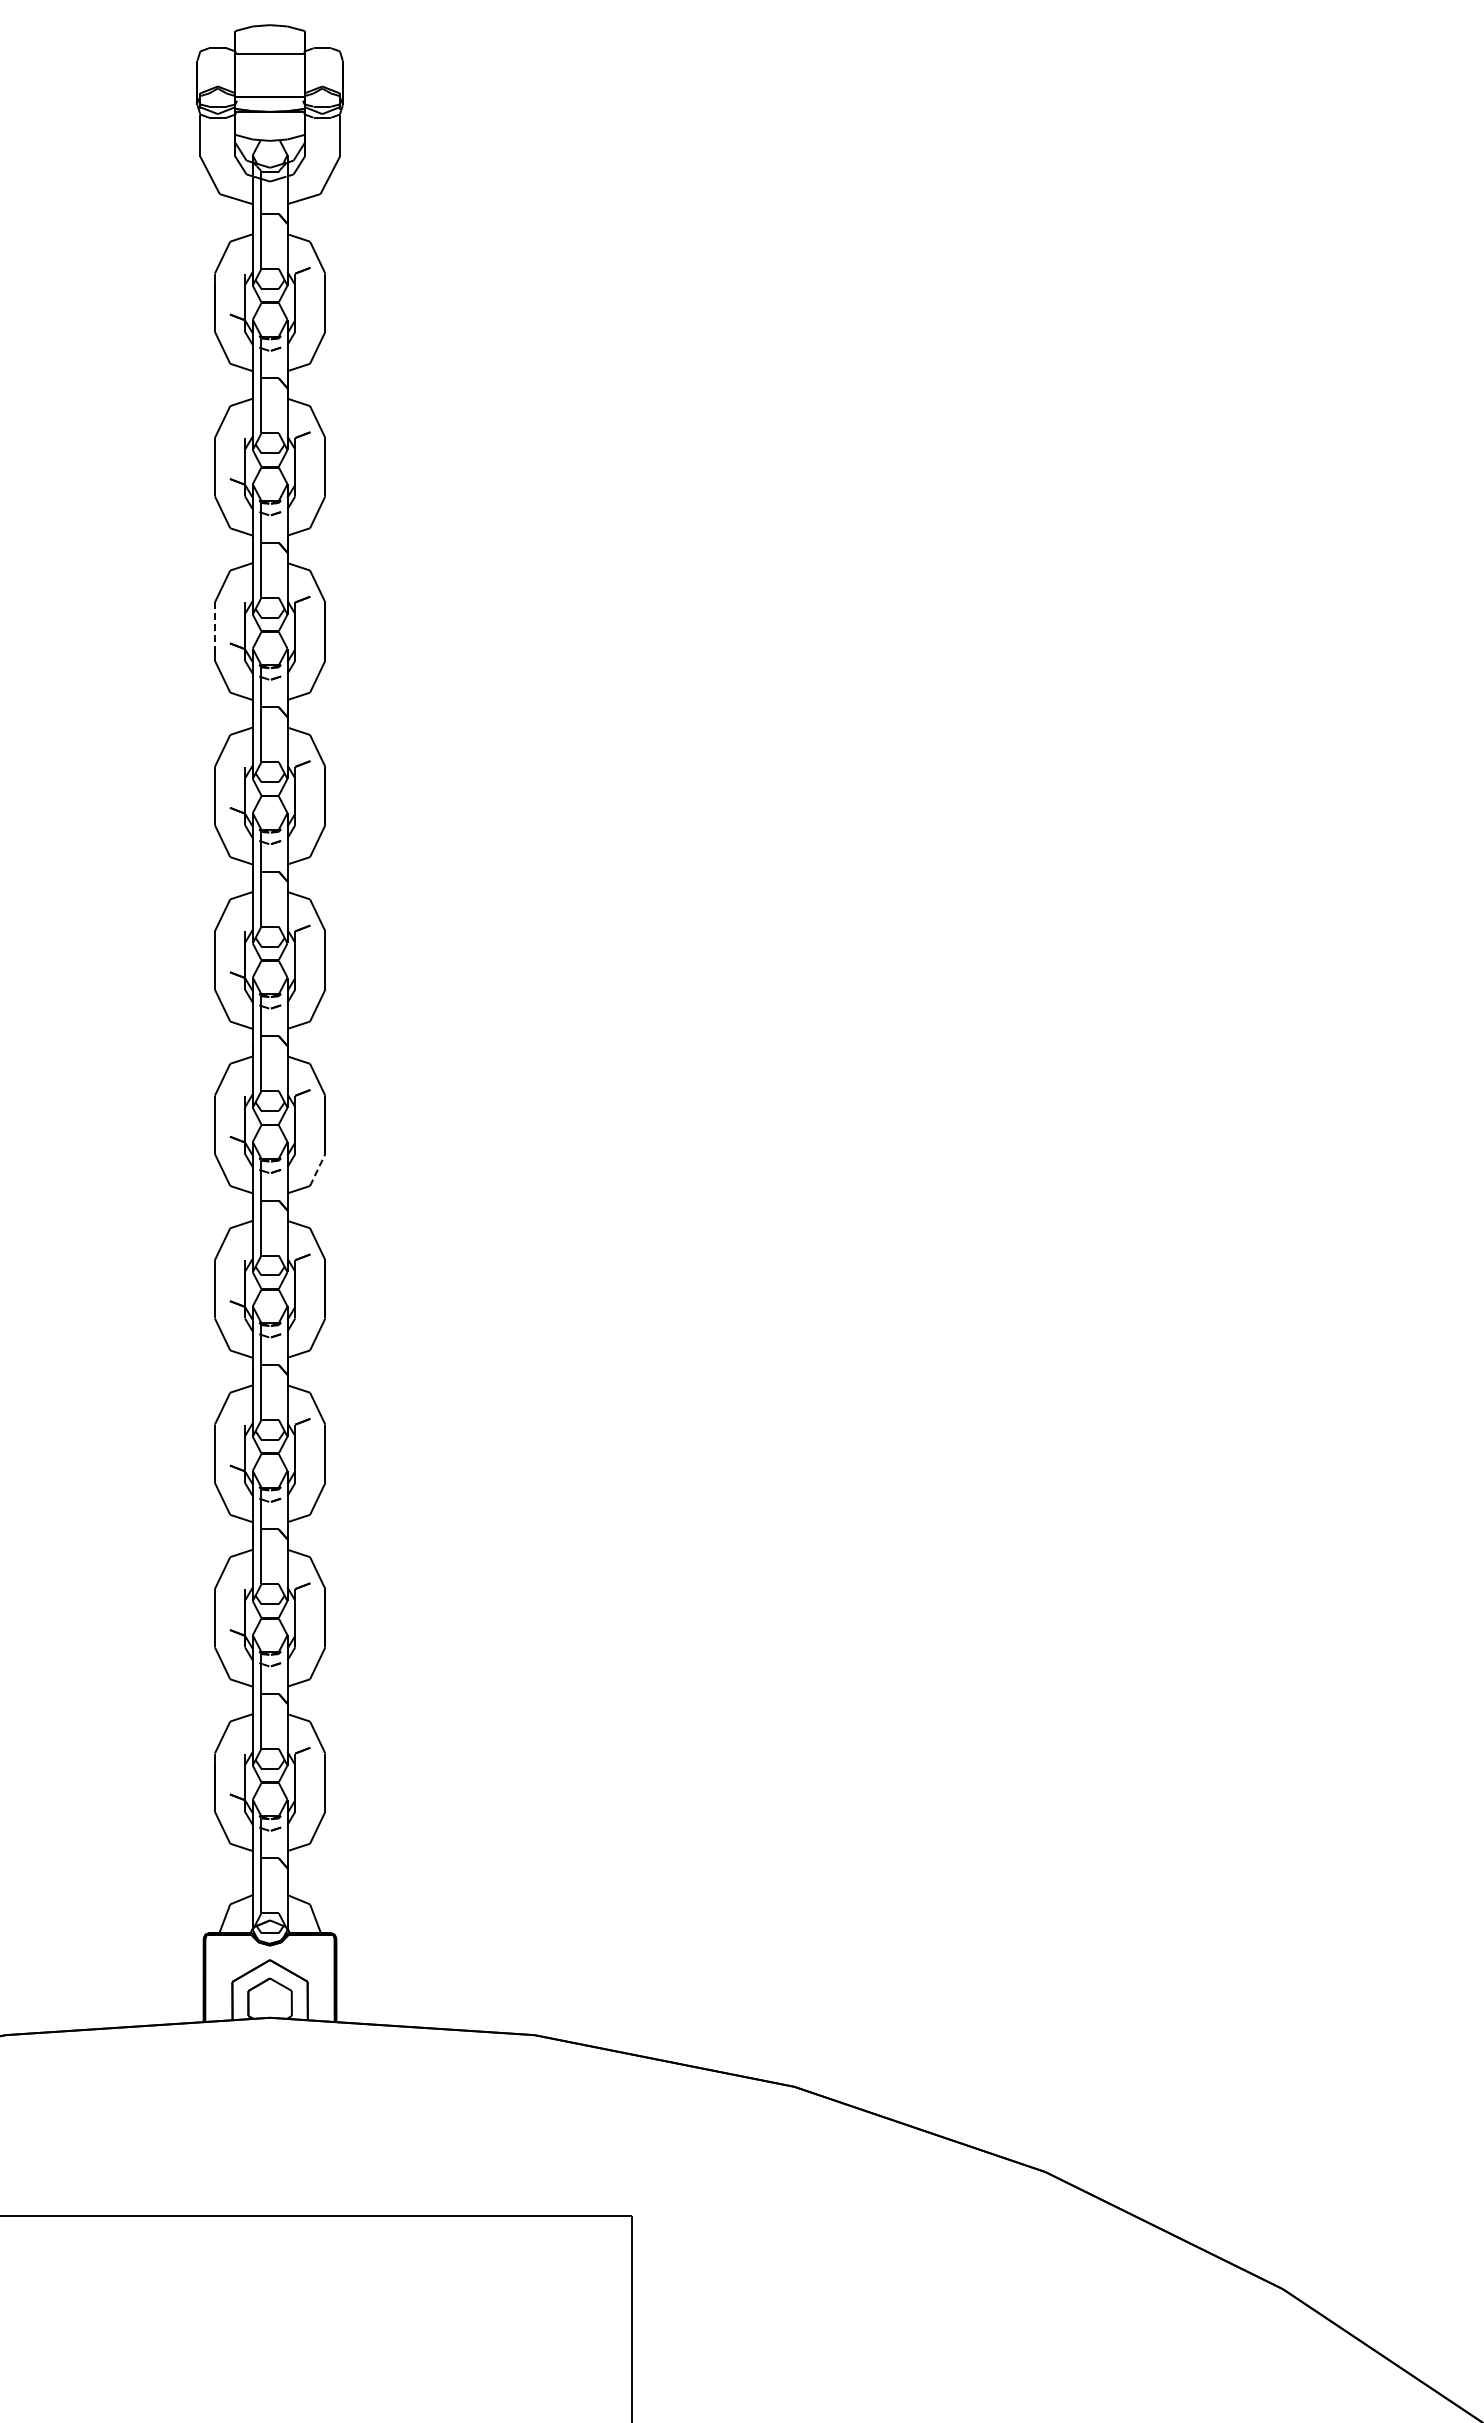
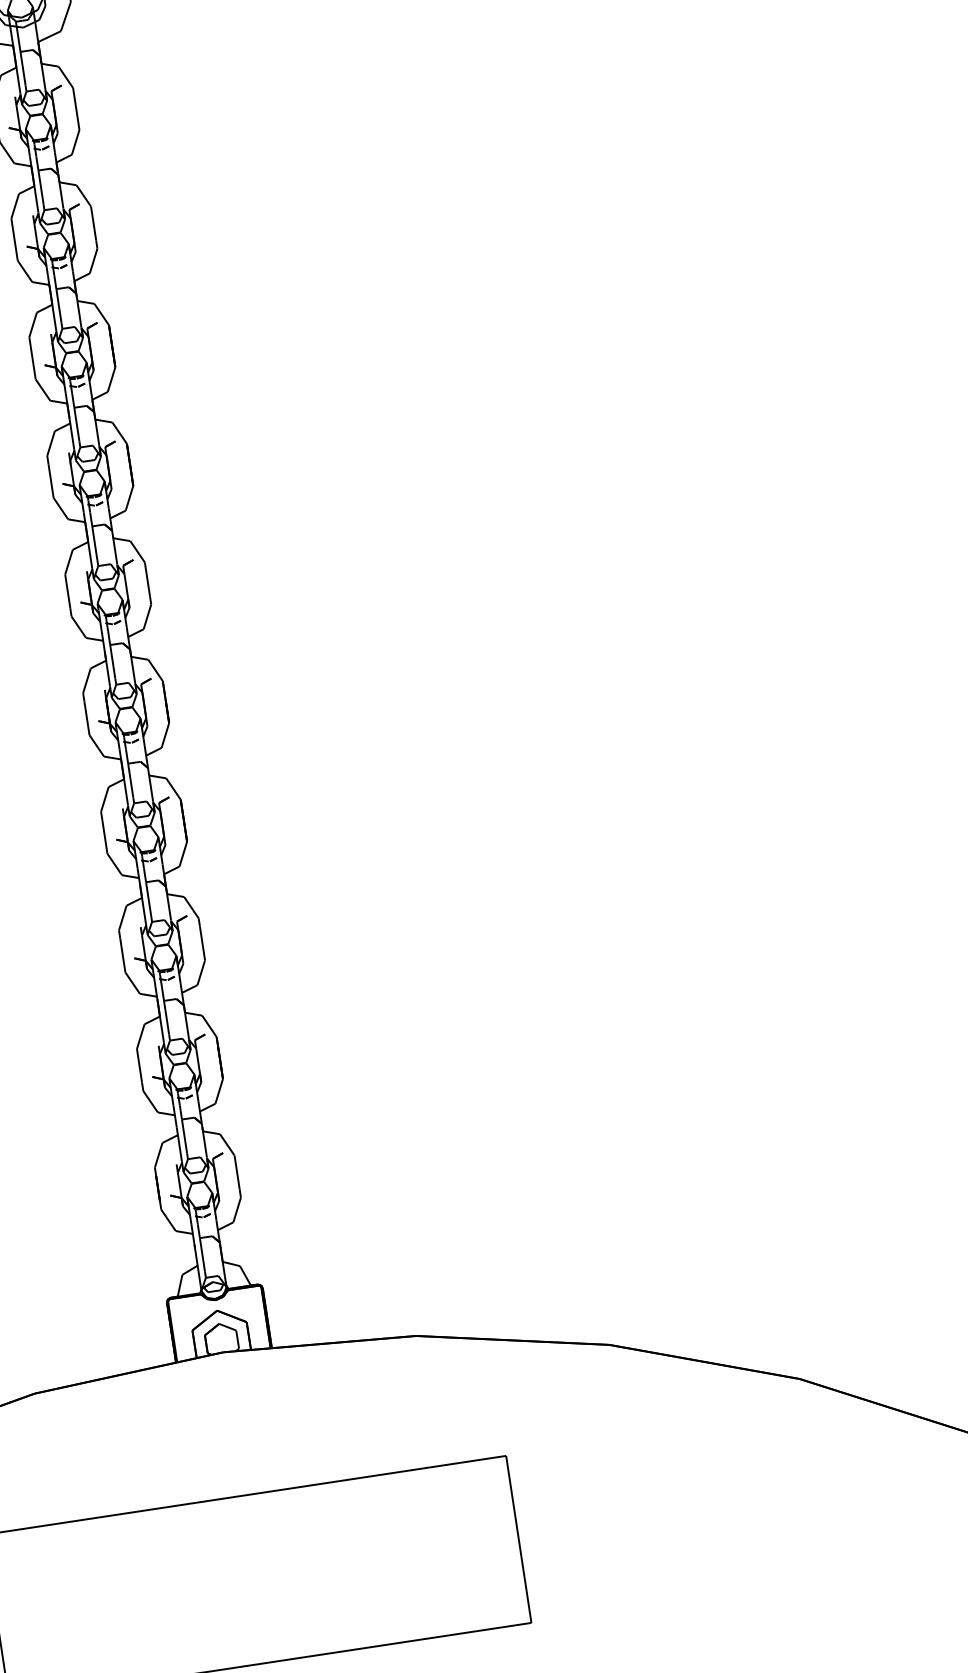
line: (214, 626) -> (31, 354), dashed -> solid
line: (317, 1170) -> (165, 735), dashed -> solid

